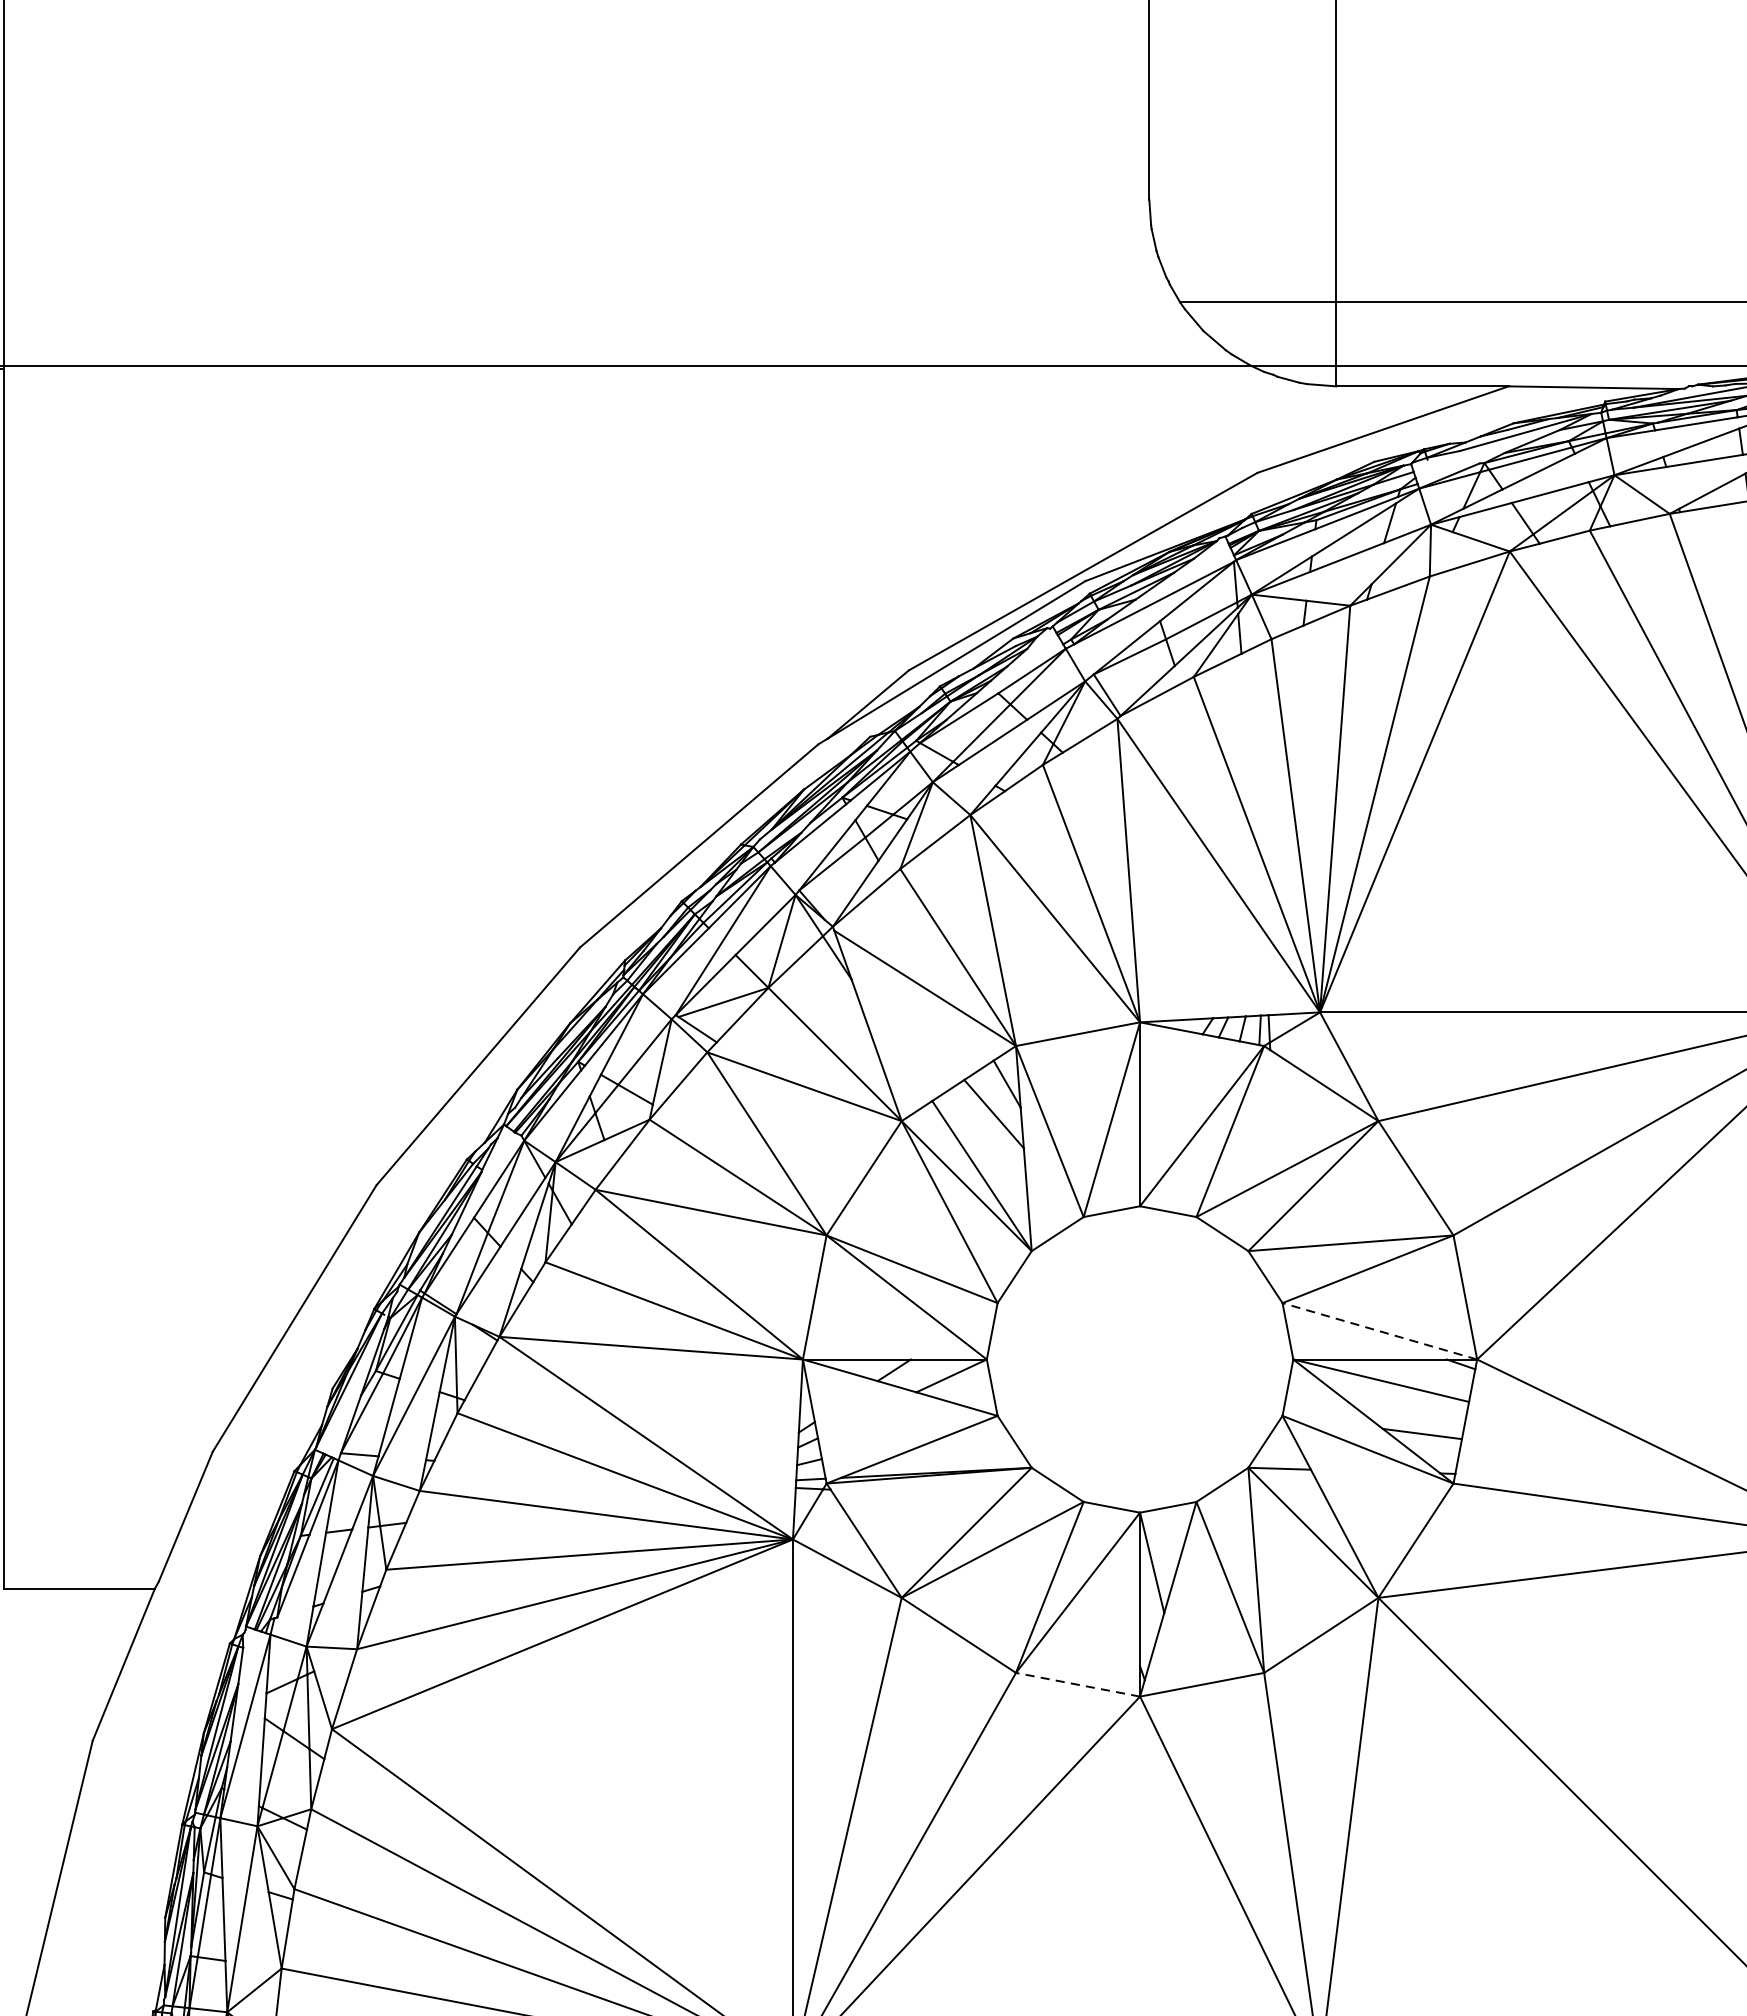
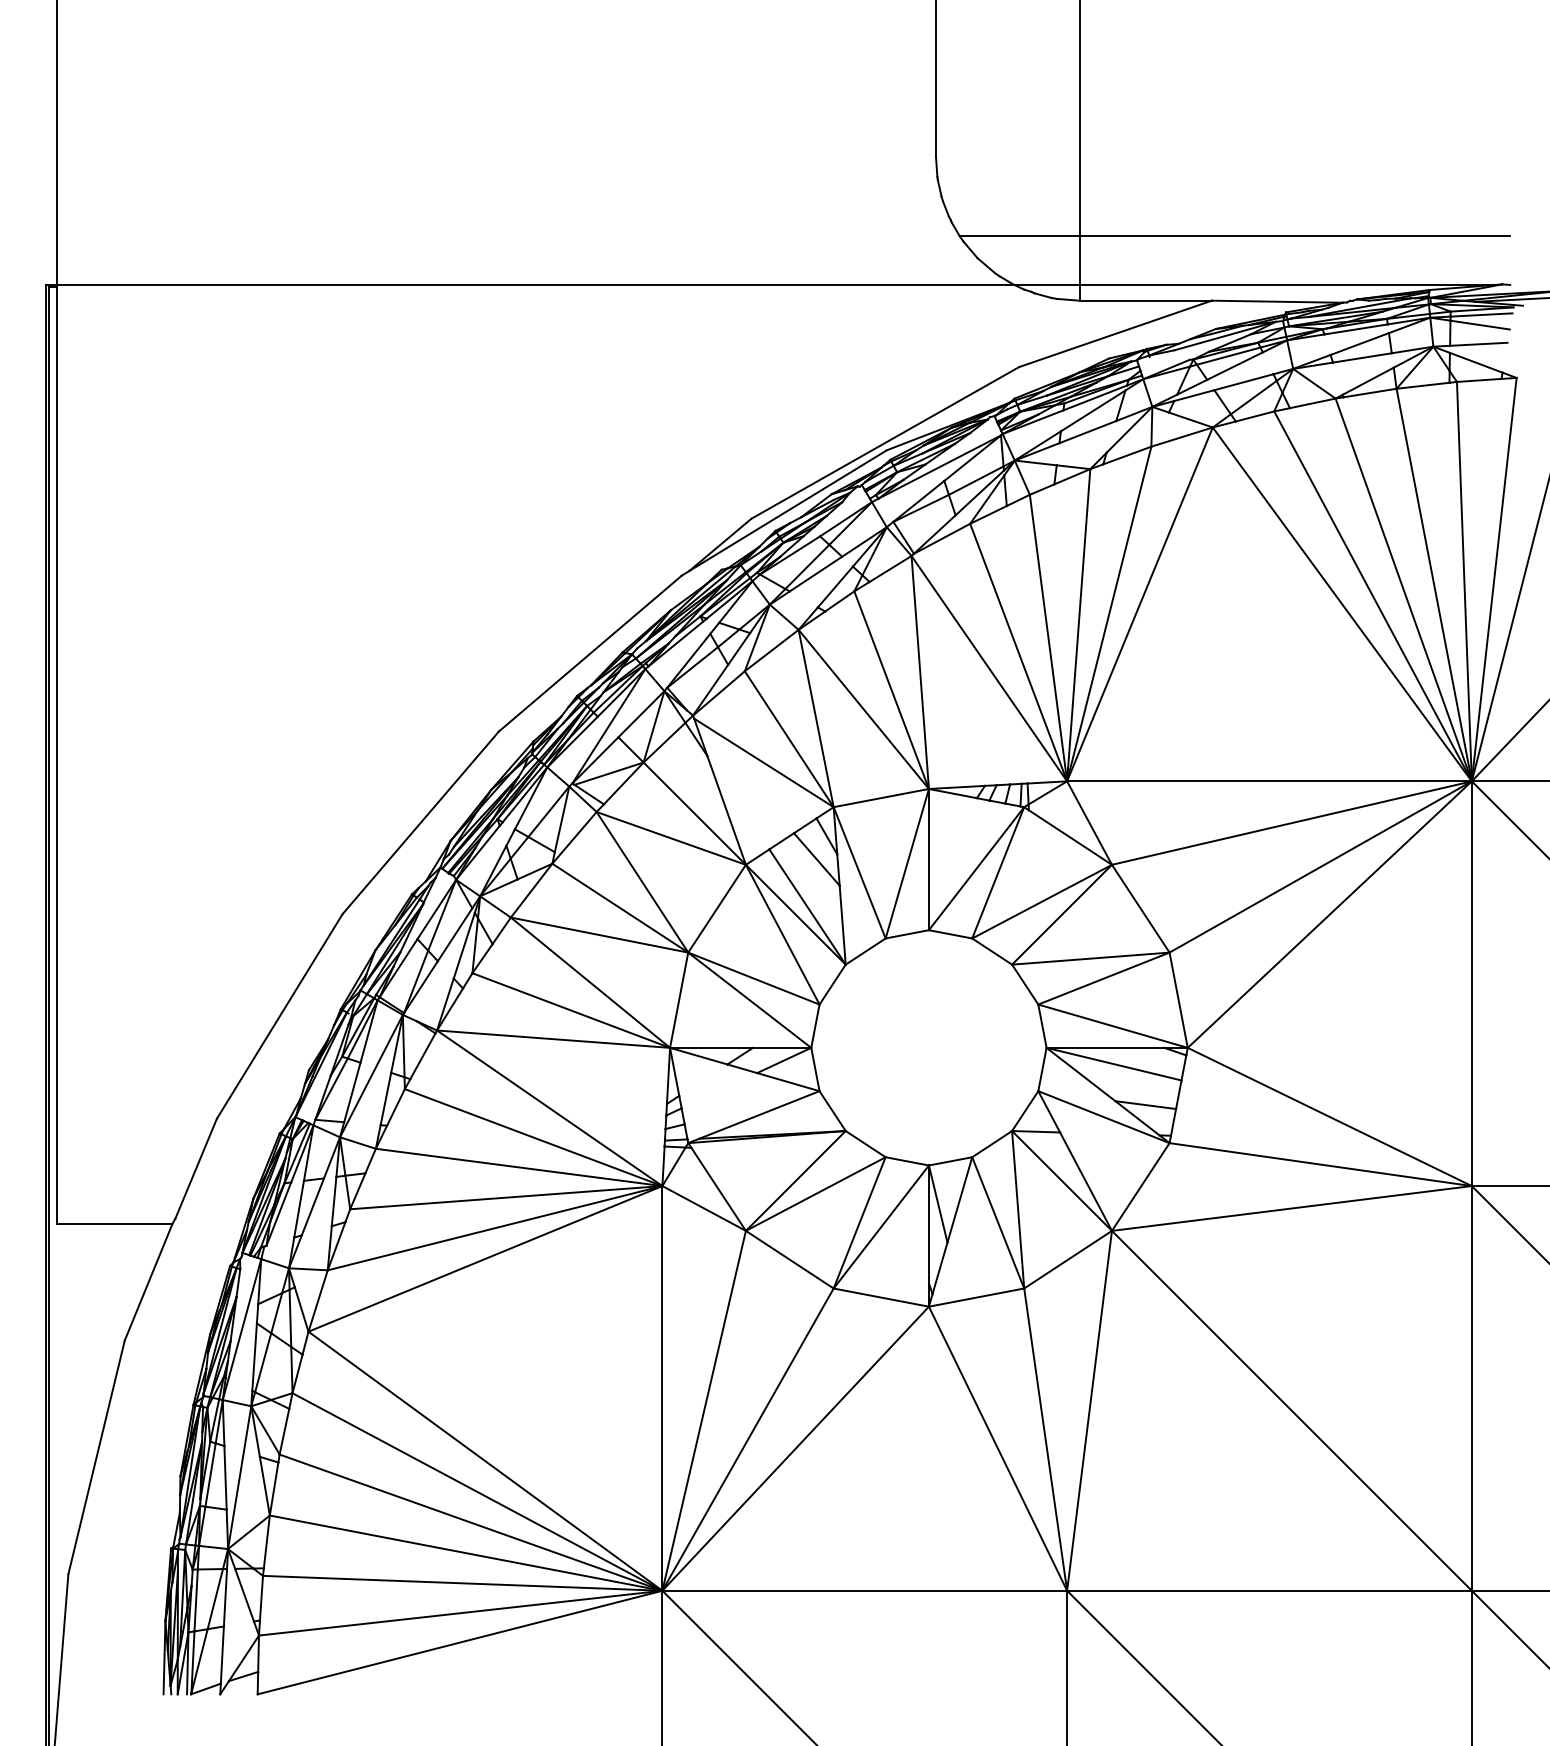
line: (1380, 1331) -> (1113, 1026), dashed -> solid
line: (1077, 1684) -> (880, 1297), dashed -> solid

